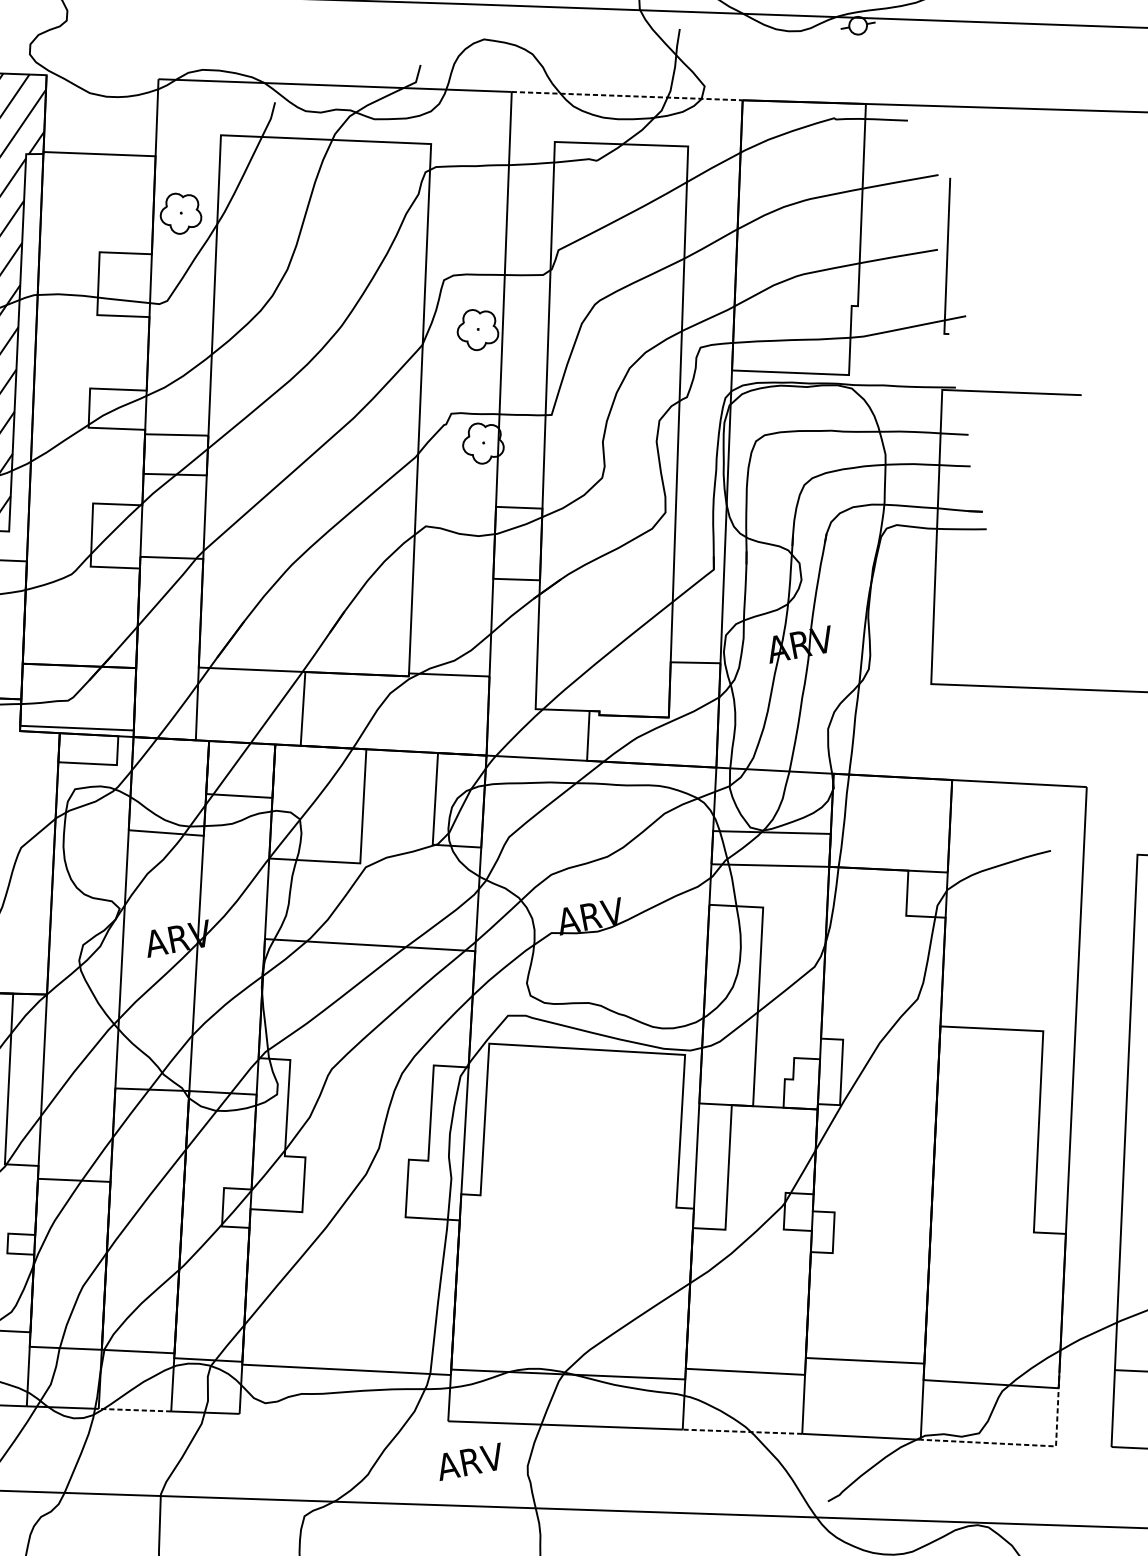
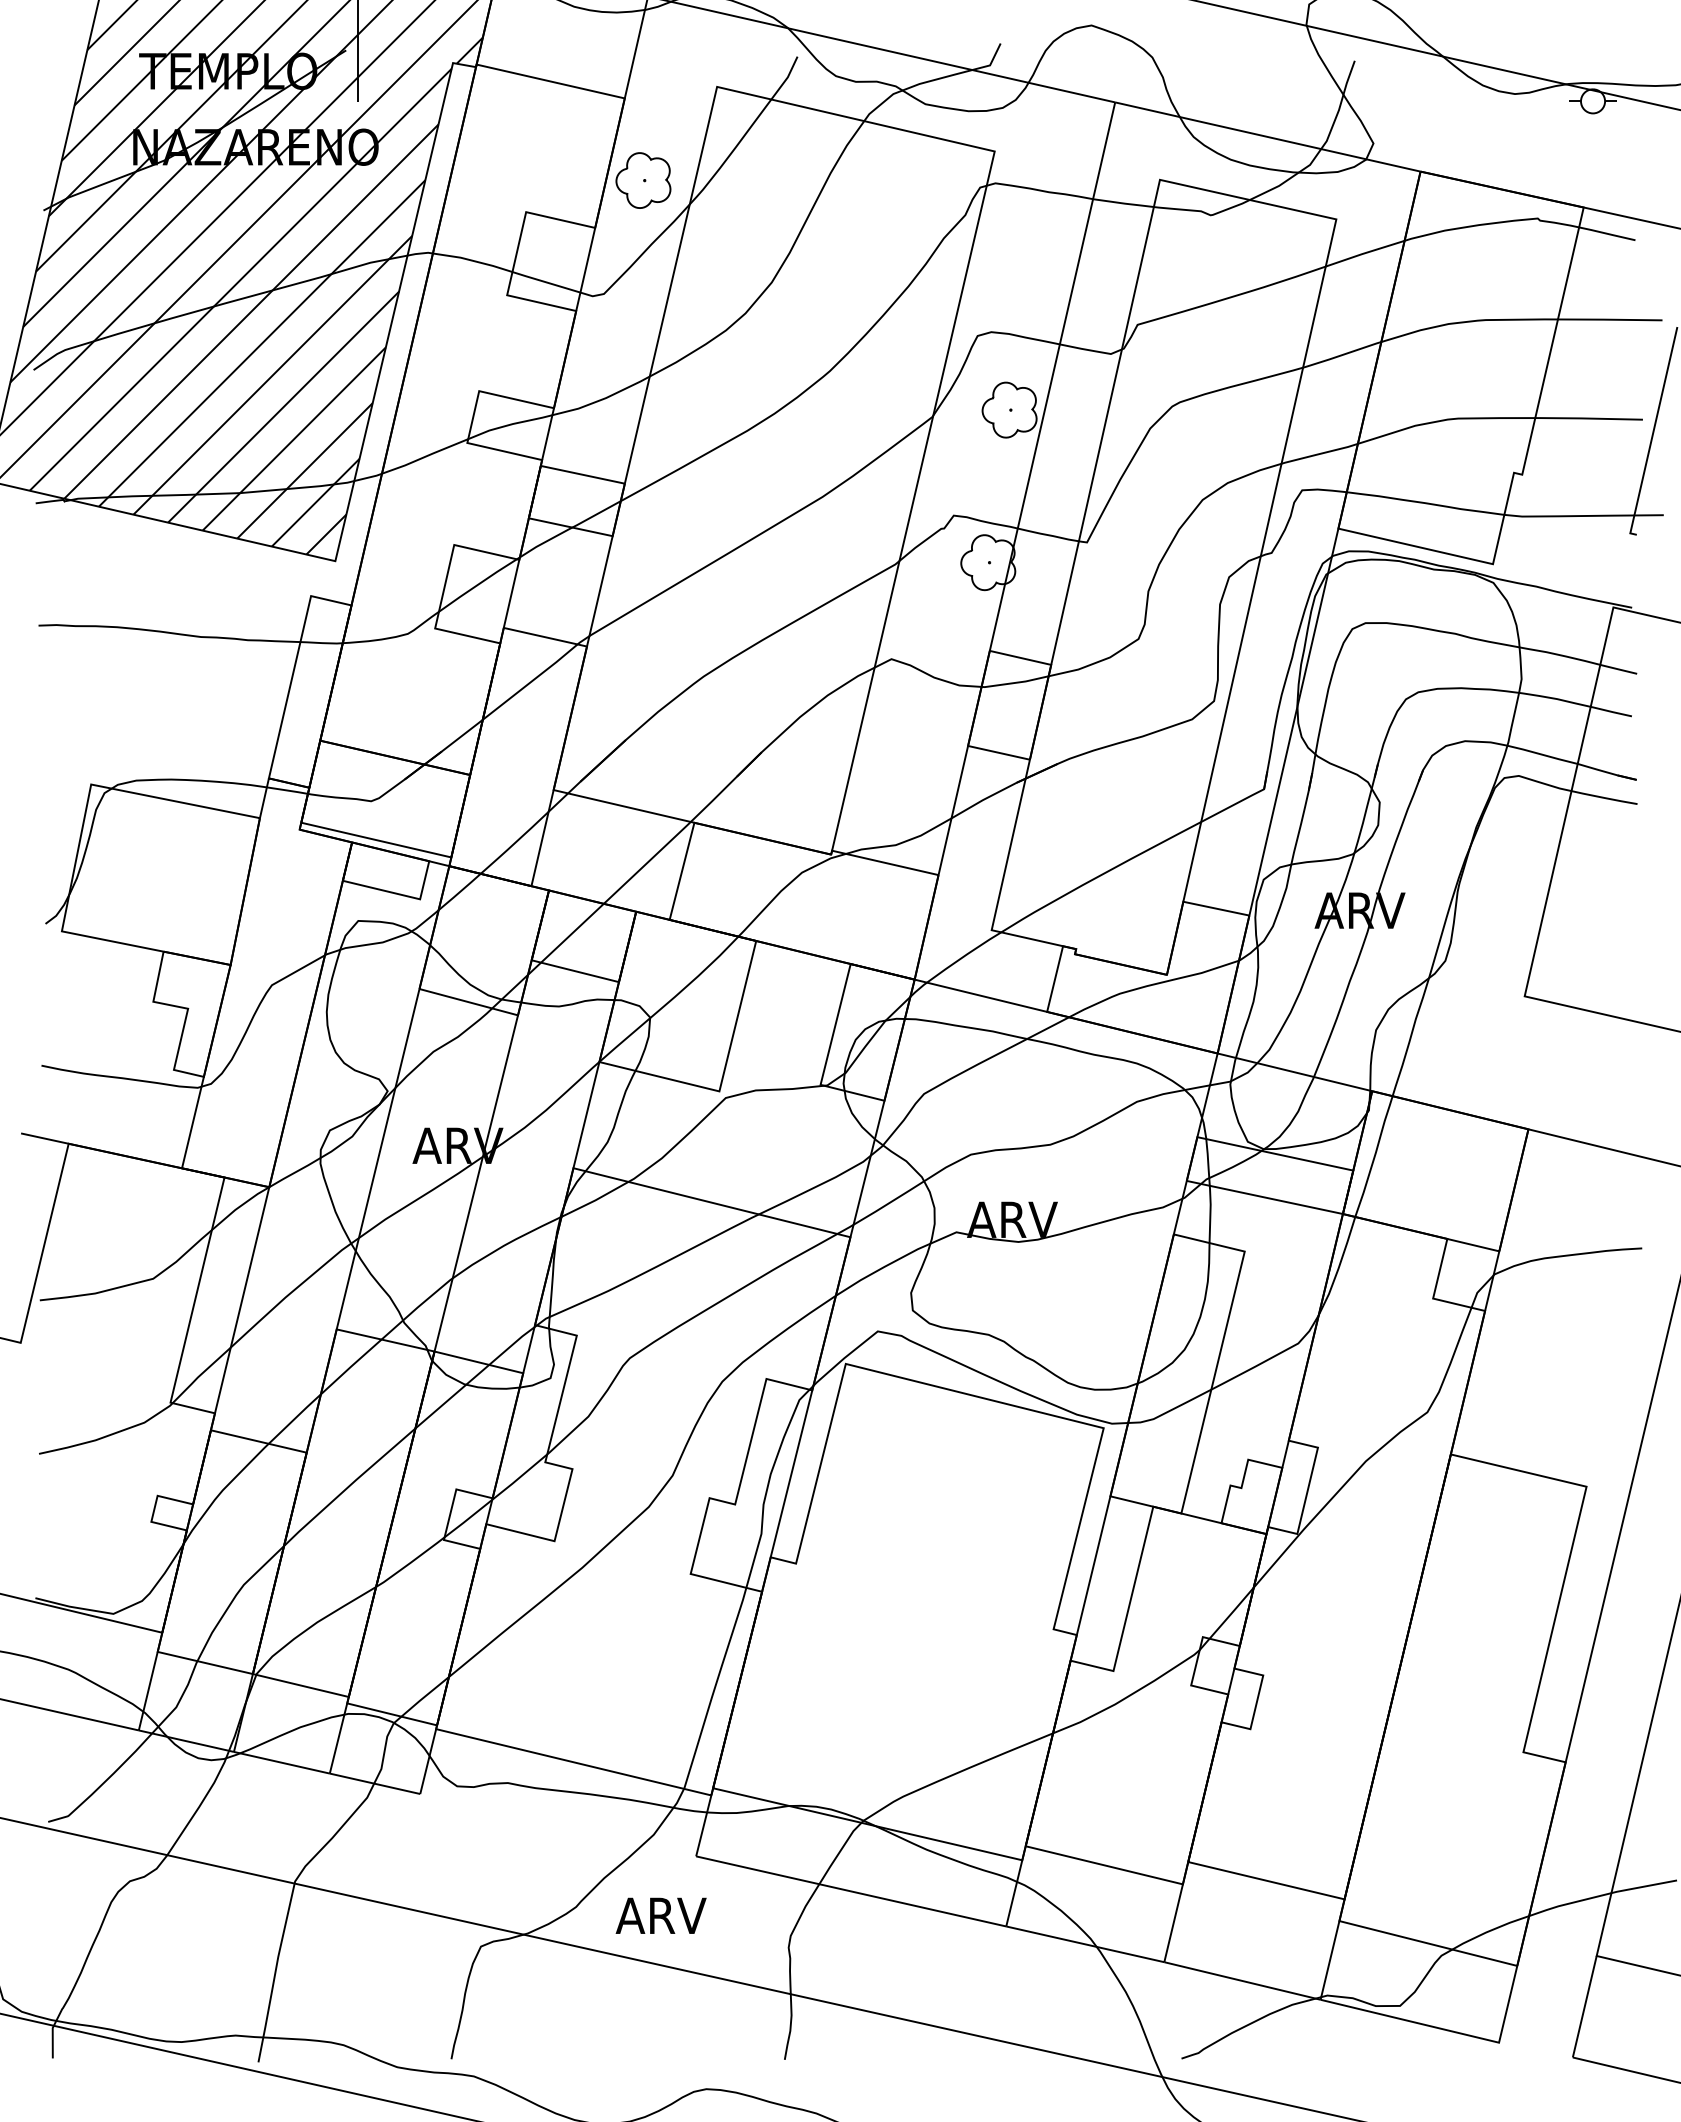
line: (627, 96) -> (1267, 137), dashed -> solid
line: (134, 1410) -> (281, 1762), dashed -> solid
line: (741, 1432) -> (1084, 1944), dashed -> solid
line: (1028, 1444) -> (1462, 2033), dashed -> solid
text: (469, 1461) -> (660, 1915), moved

